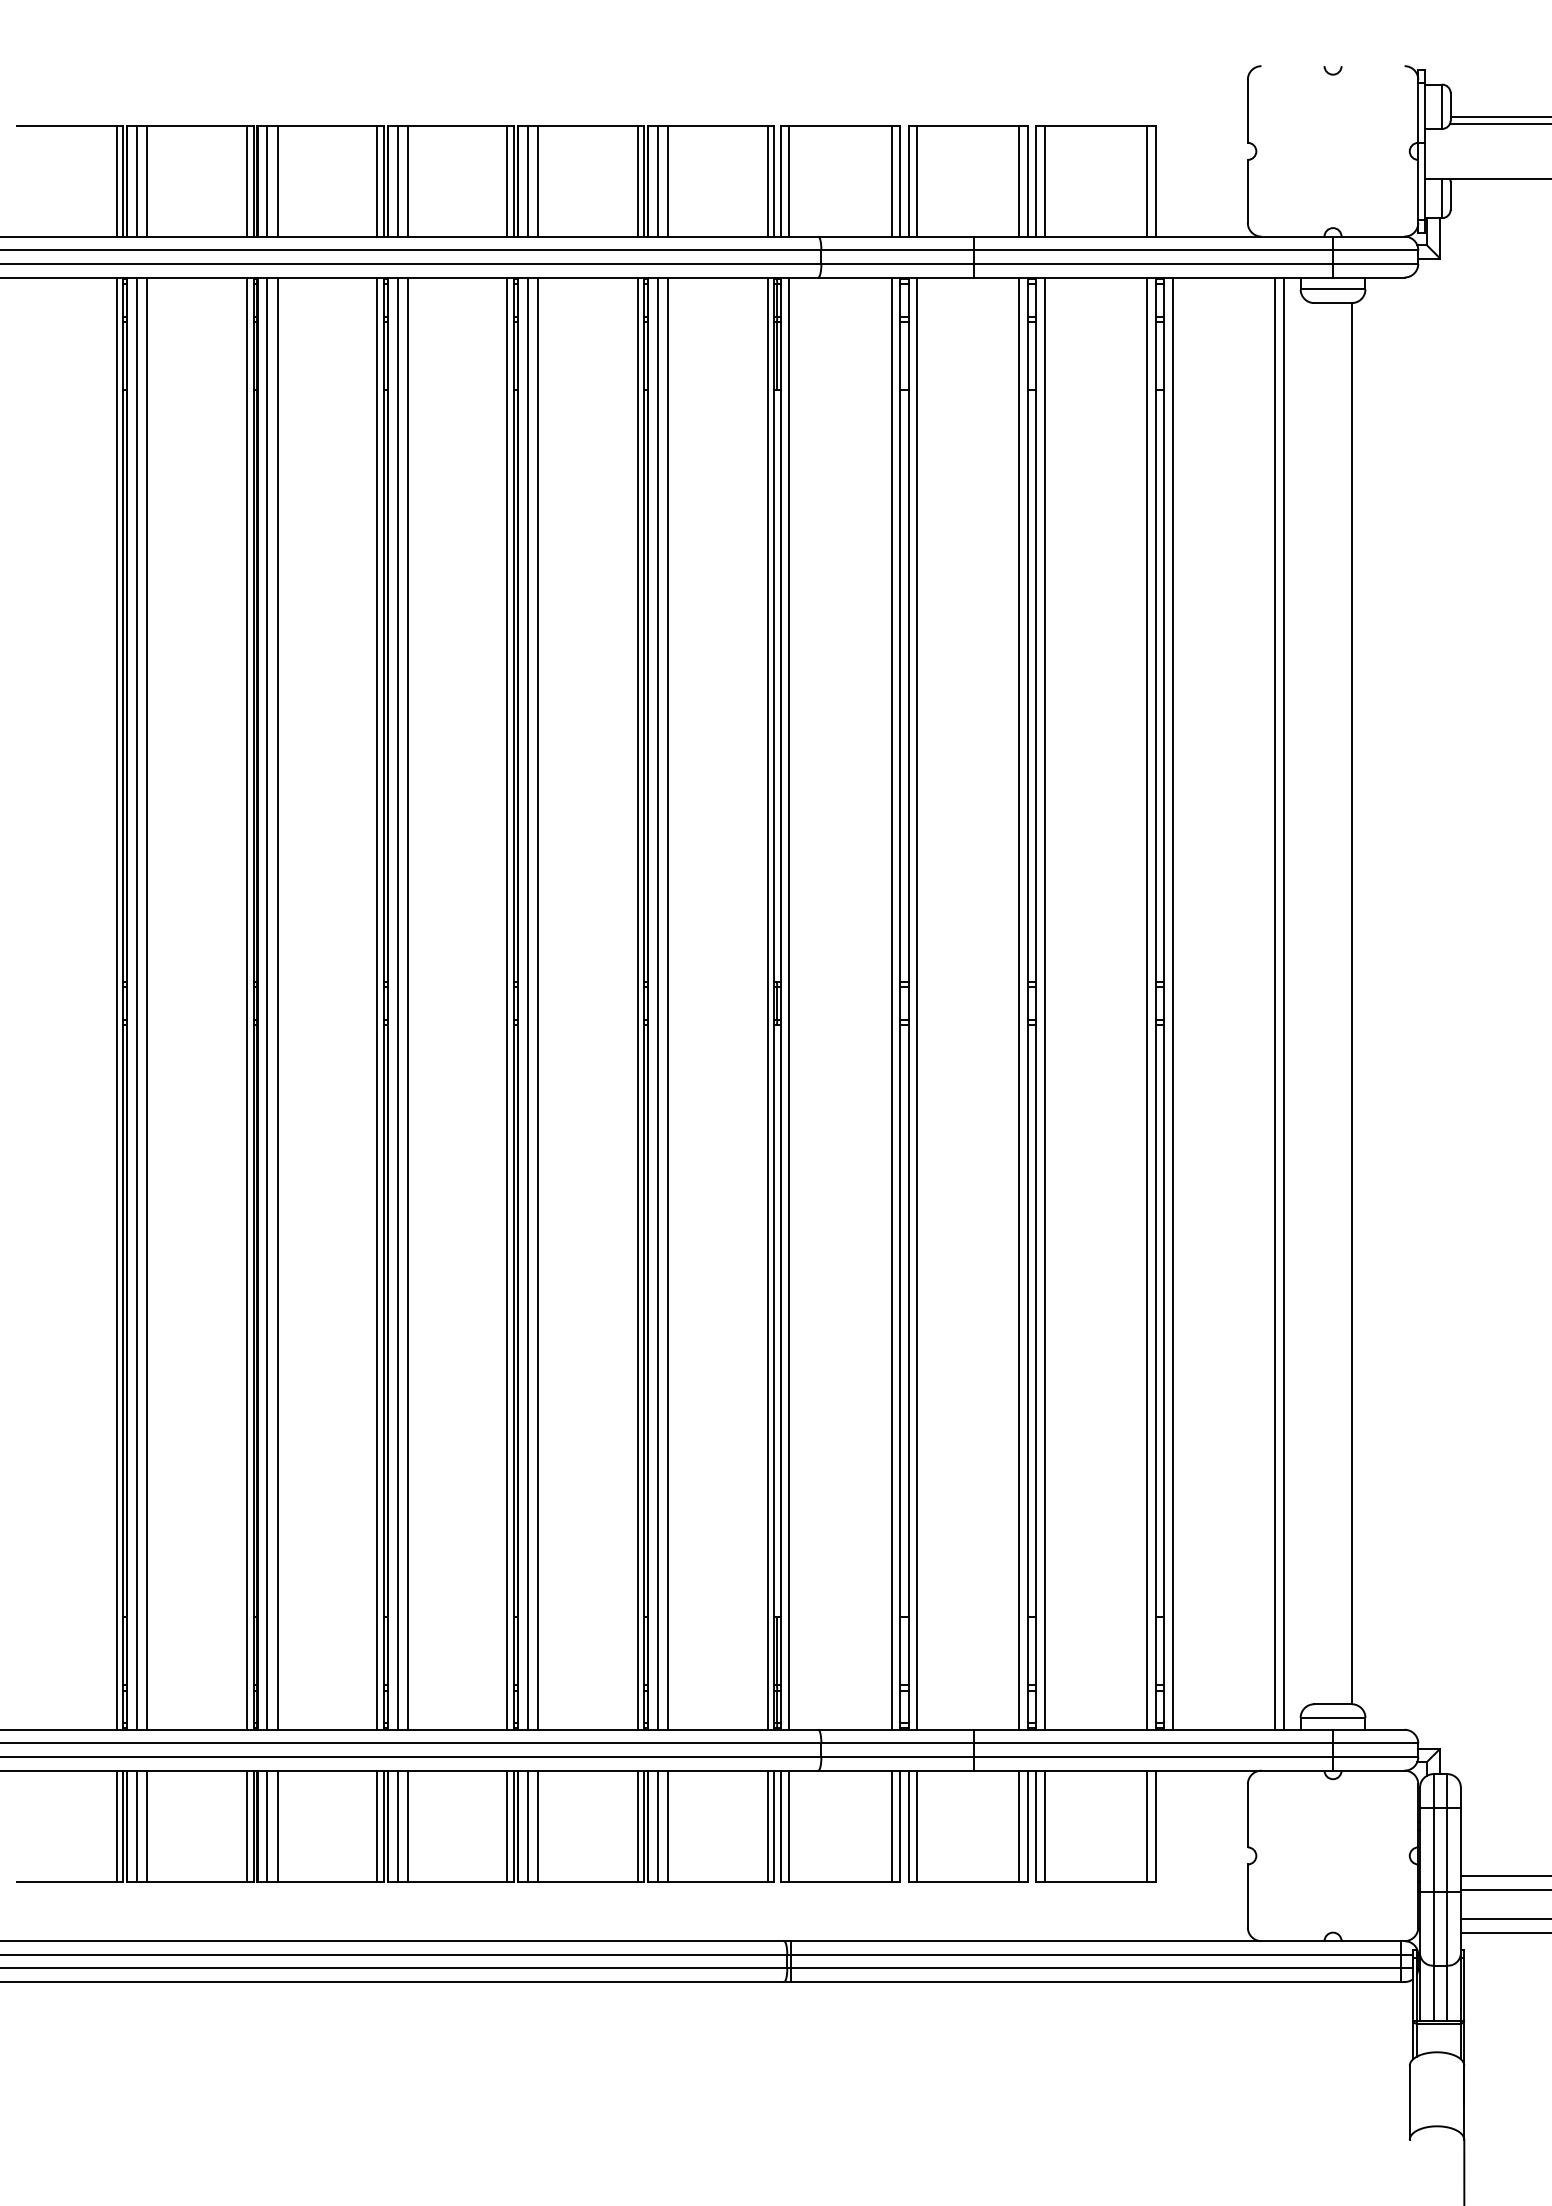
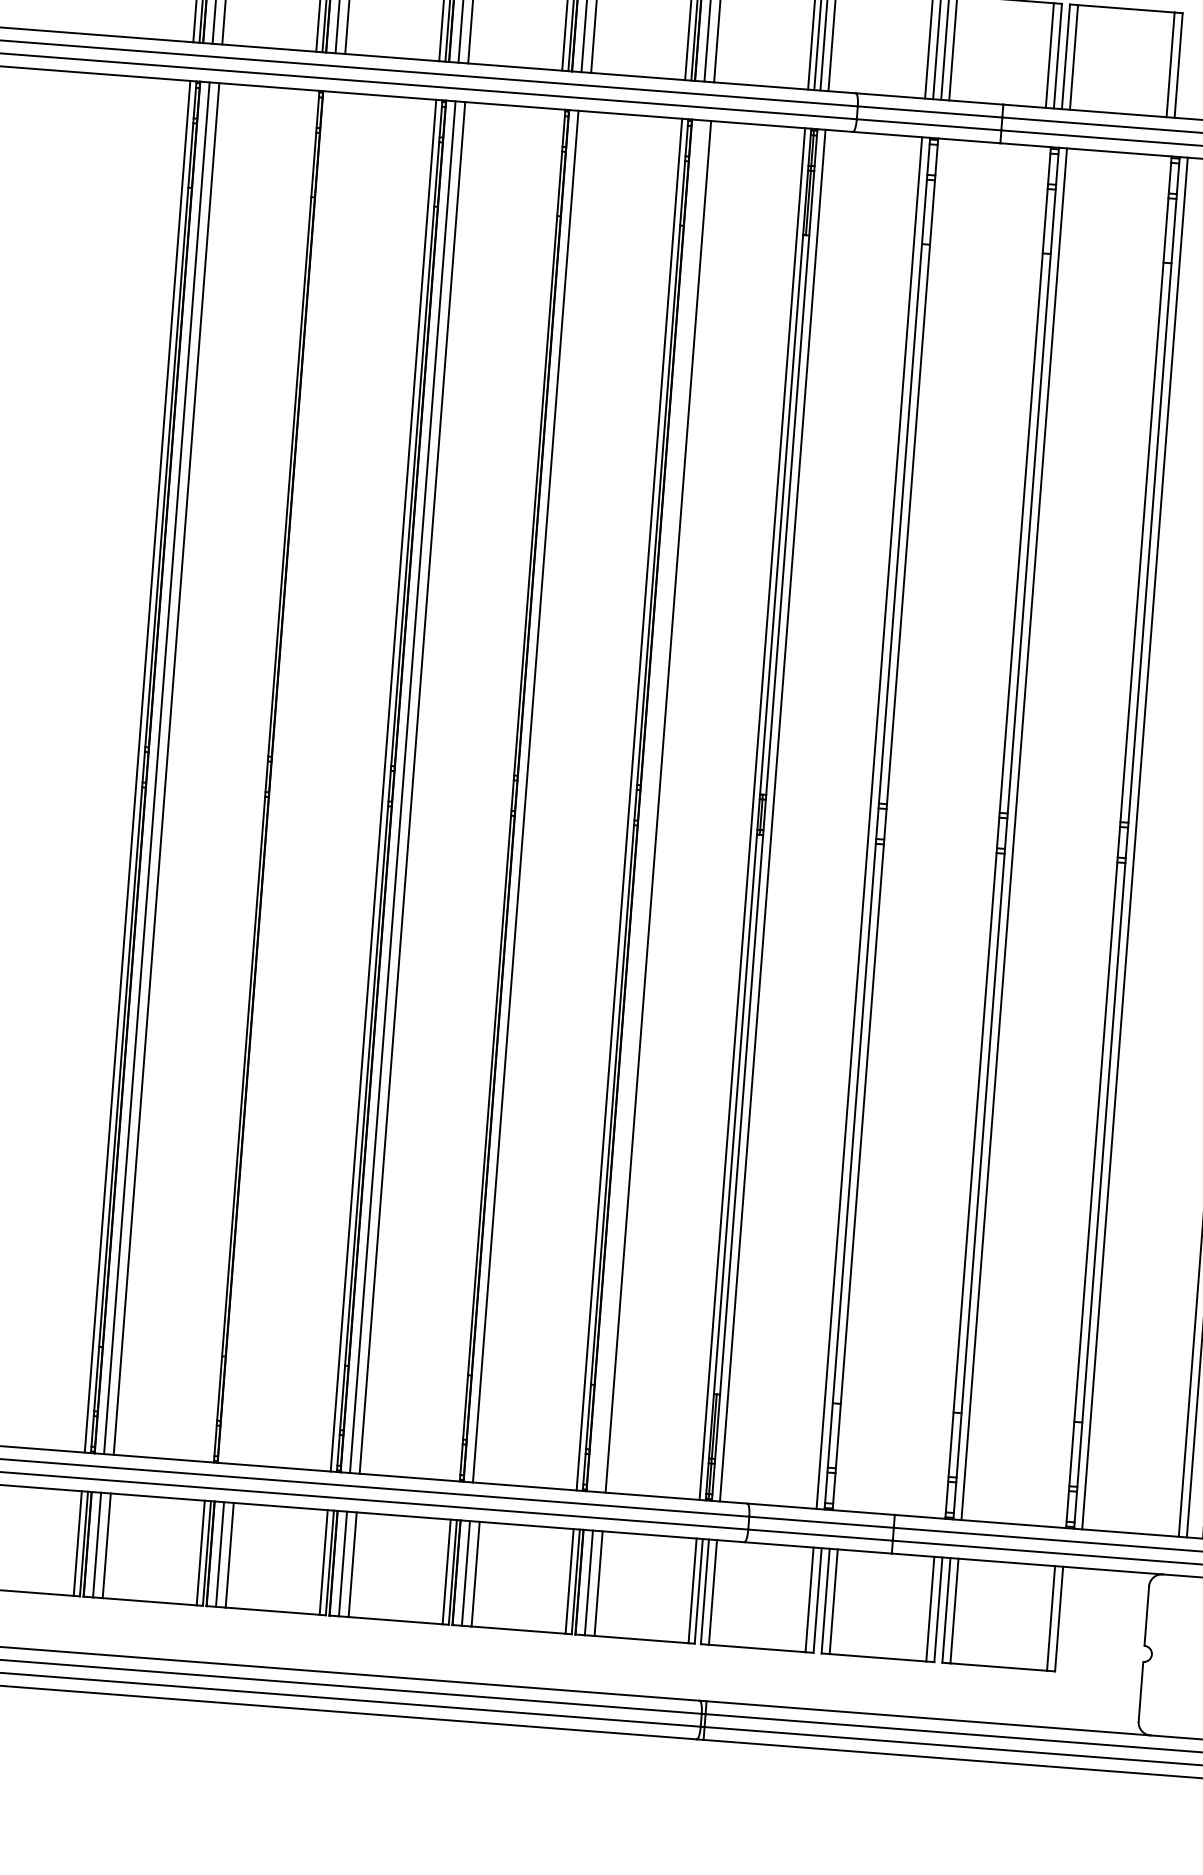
line: (247, 1003) -> (261, 776), removed
line: (267, 1003) -> (279, 777), removed
line: (277, 1003) -> (289, 778), removed
line: (507, 1003) -> (506, 795), removed
line: (538, 1003) -> (535, 797), removed
line: (657, 1003) -> (648, 805), removed
line: (917, 1003) -> (893, 824), removed
line: (1019, 1003) -> (990, 832), removed
line: (1147, 1003) -> (1111, 841), removed

